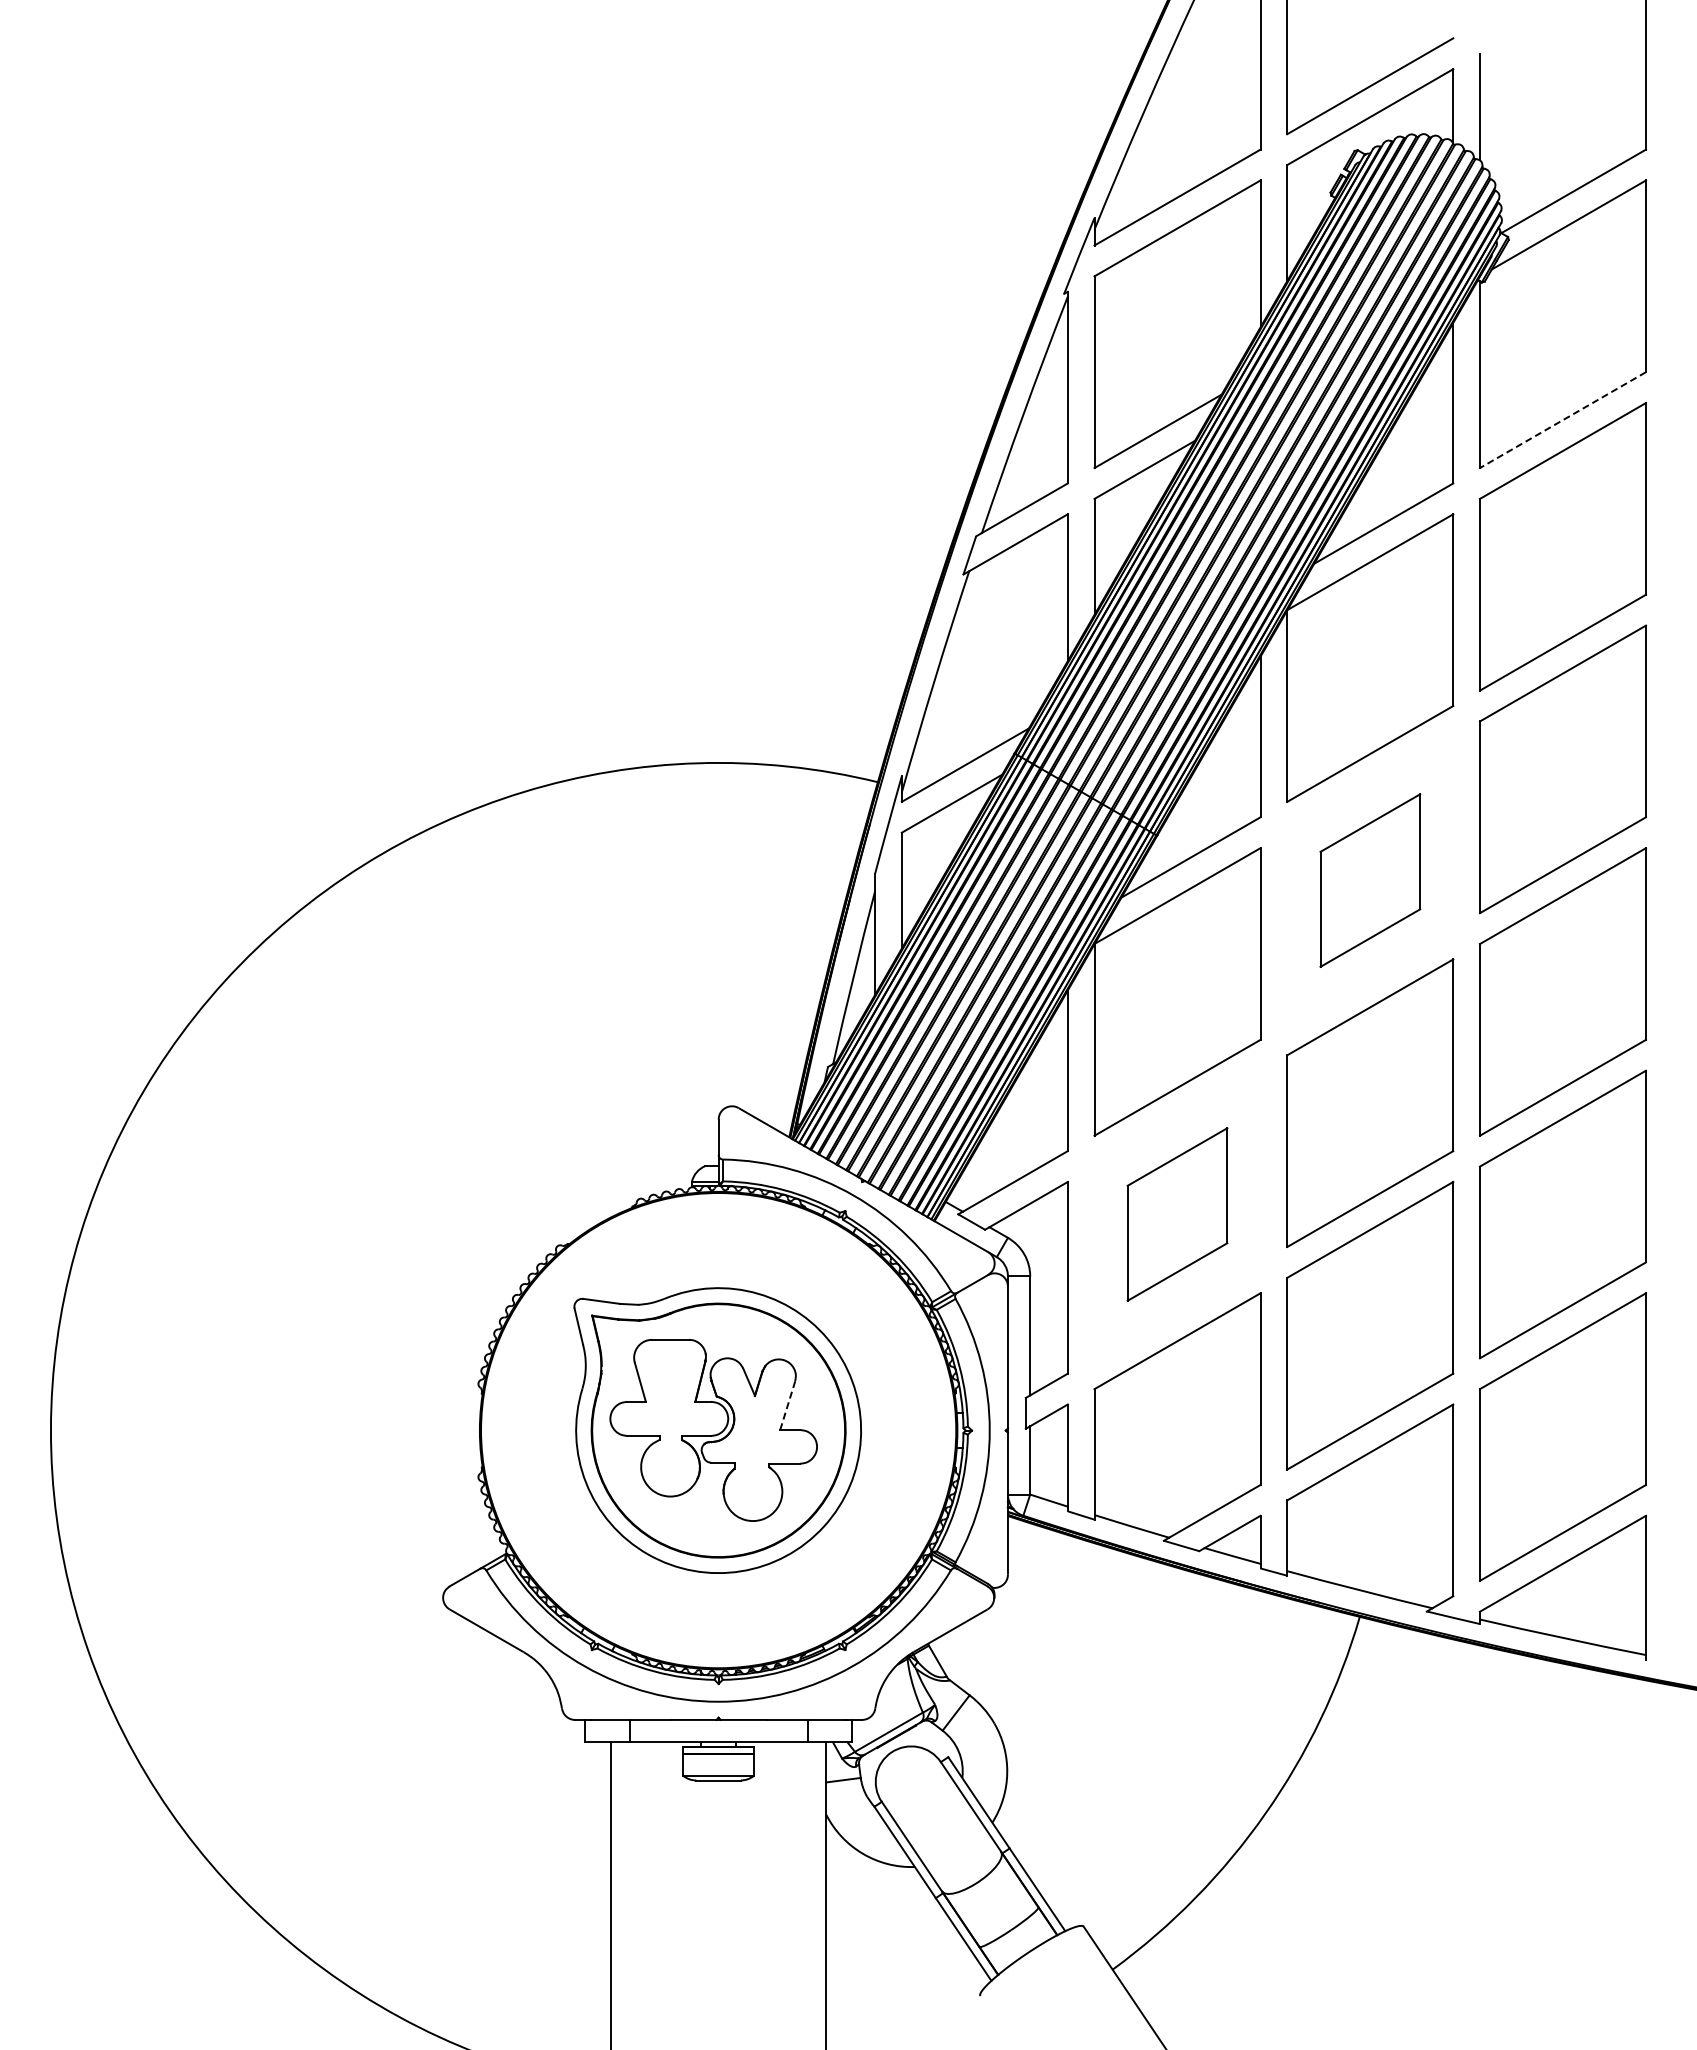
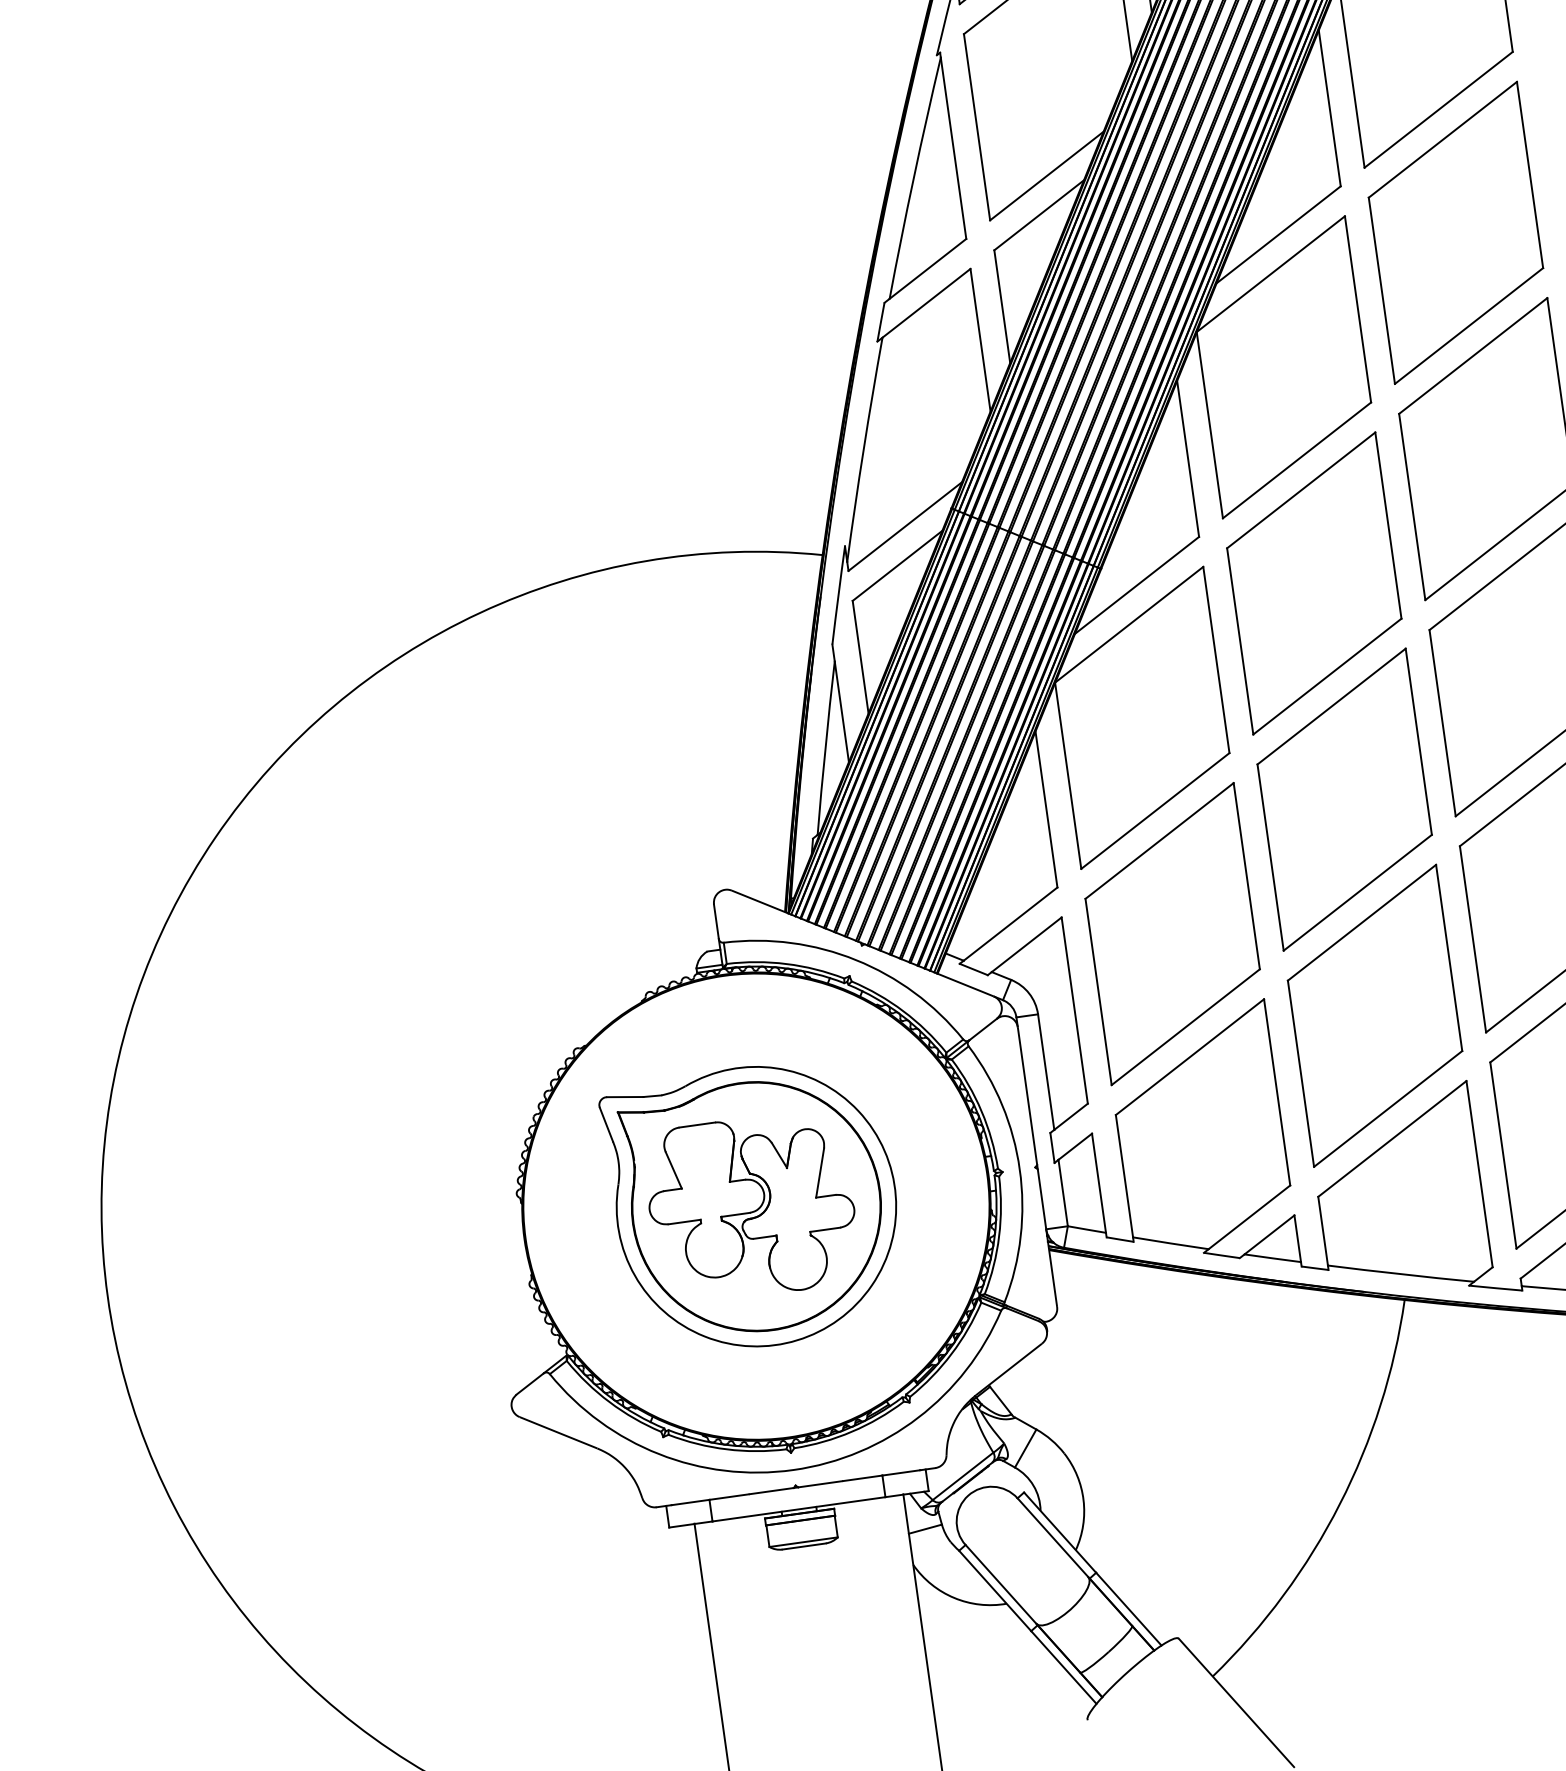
line: (1562, 420) -> (1438, 110), dashed -> solid
part: (1370, 880) -> (1314, 583), size x1.67
part: (1177, 1214) -> (1172, 934), size x1.67
line: (787, 1405) -> (819, 1172), dashed -> solid

